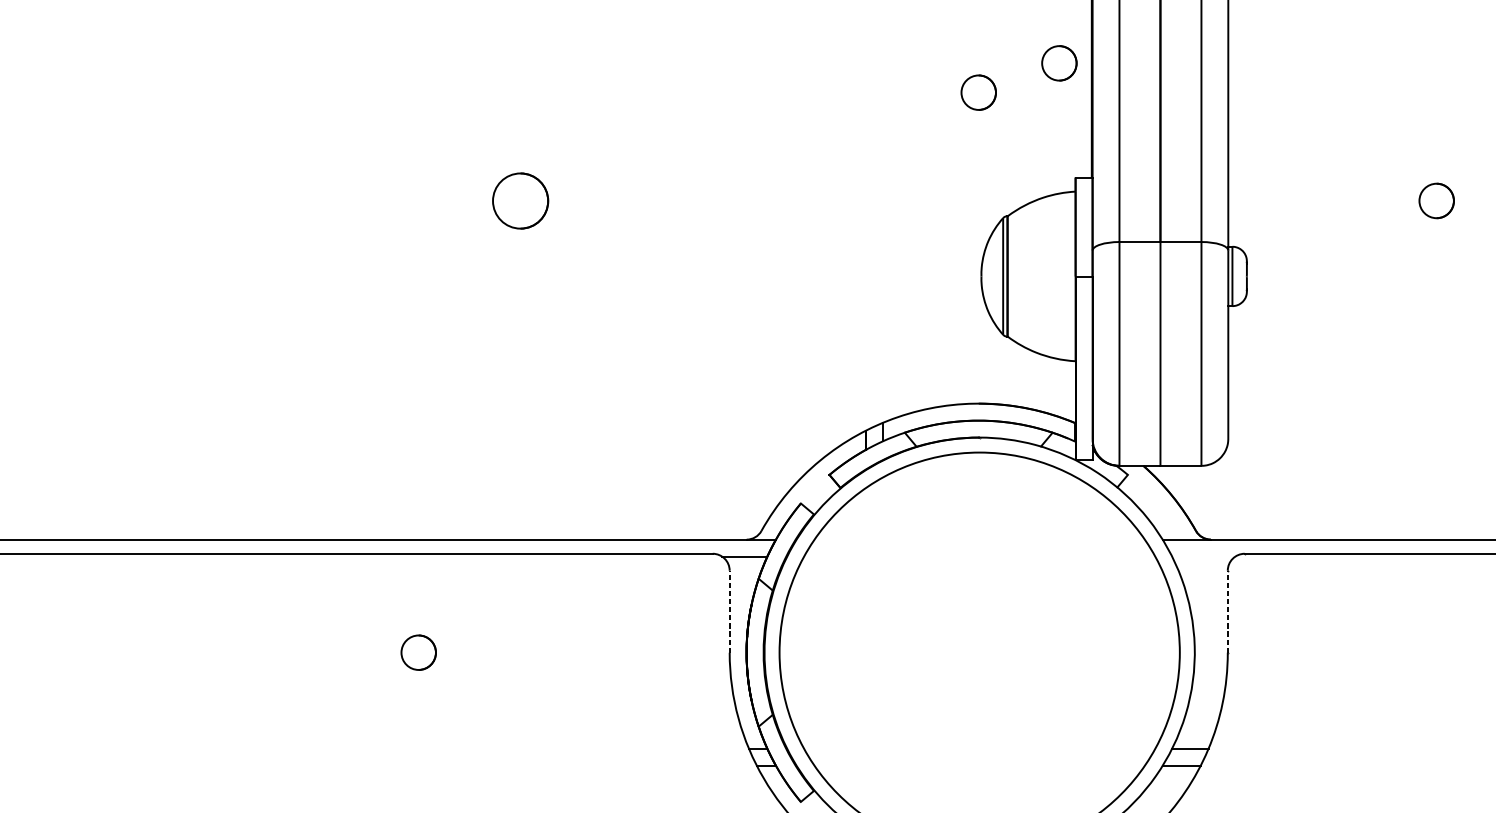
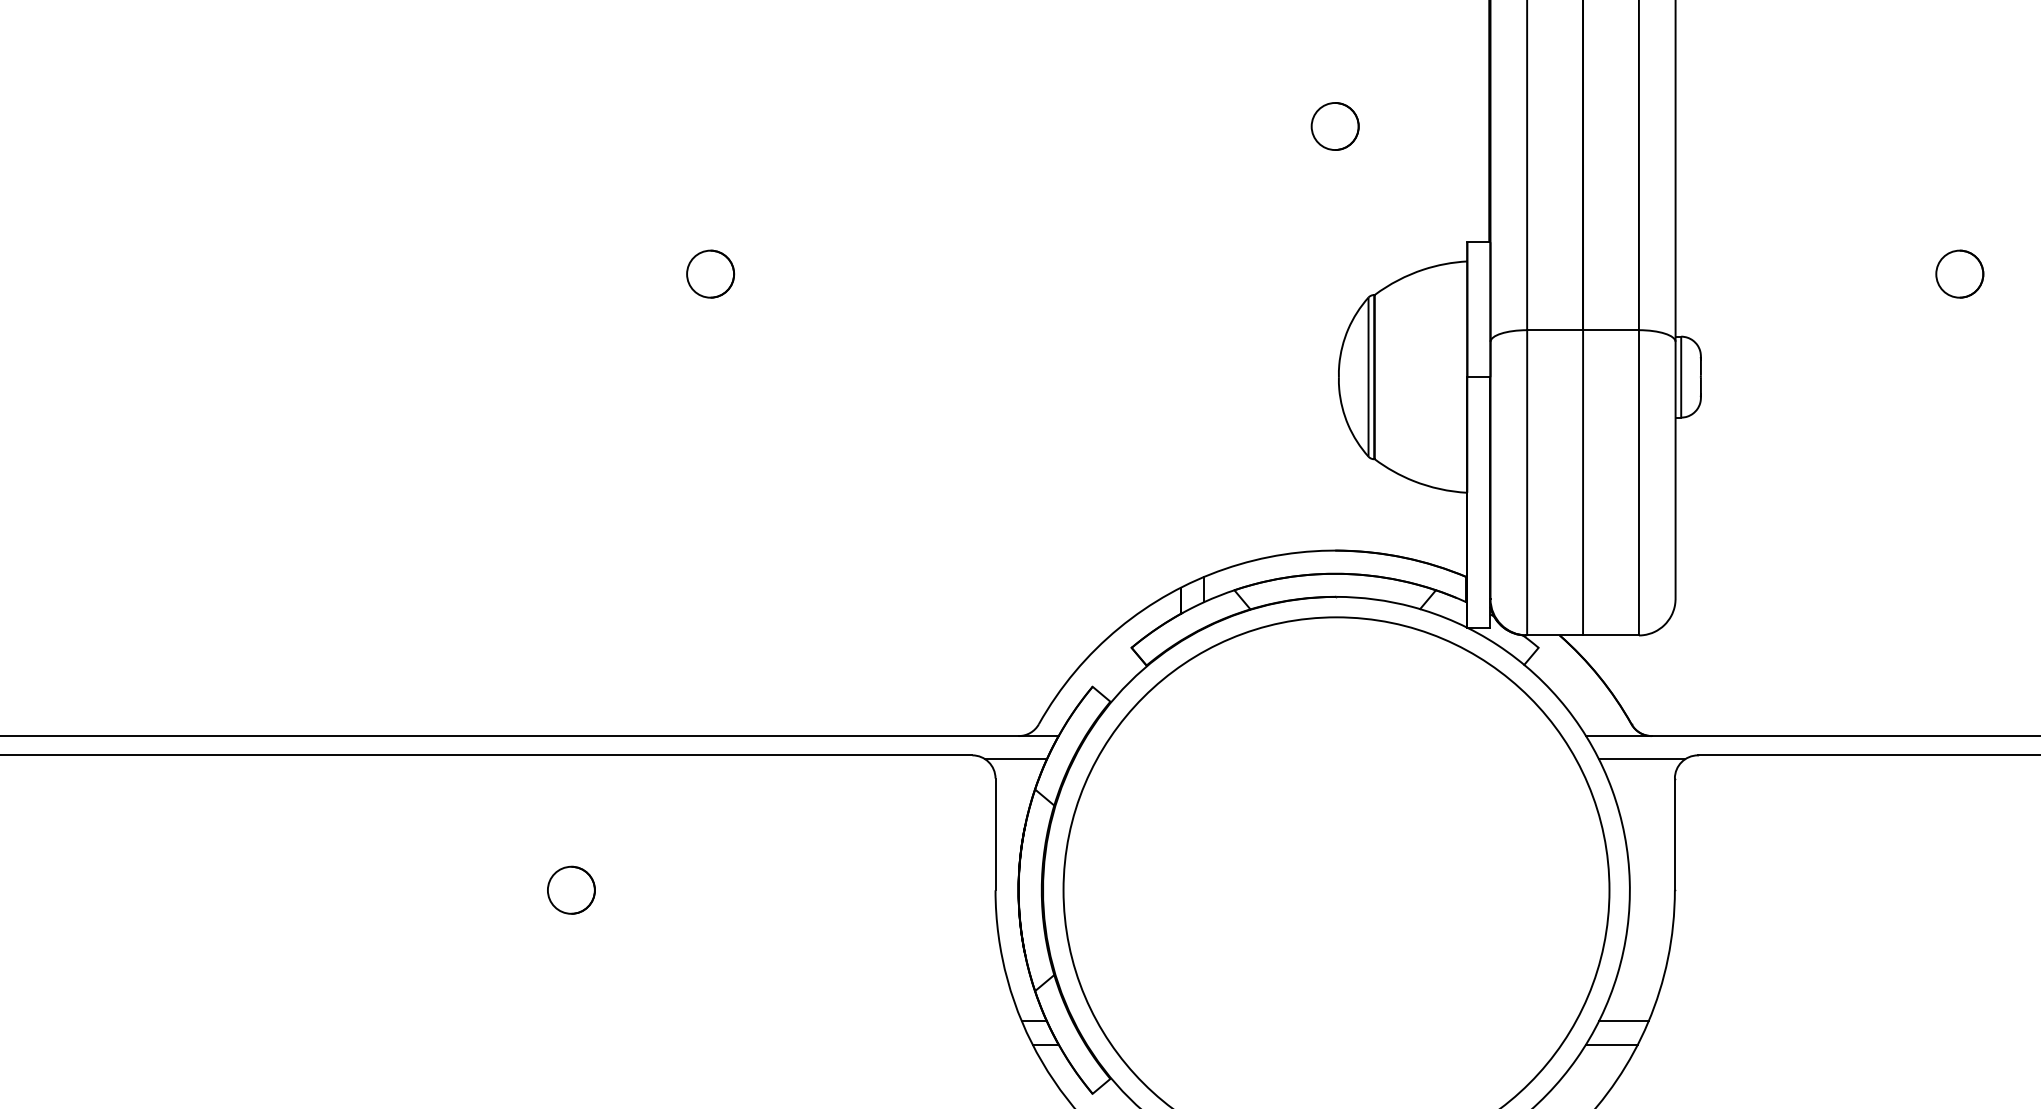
circle: (1058, 63) -> (1444, 86), removed
circle: (520, 200) -> (710, 273), size x0.62
line: (1204, 556) -> (1642, 759), added
line: (729, 611) -> (995, 834), dashed -> solid
line: (1227, 611) -> (1674, 834), dashed -> solid

